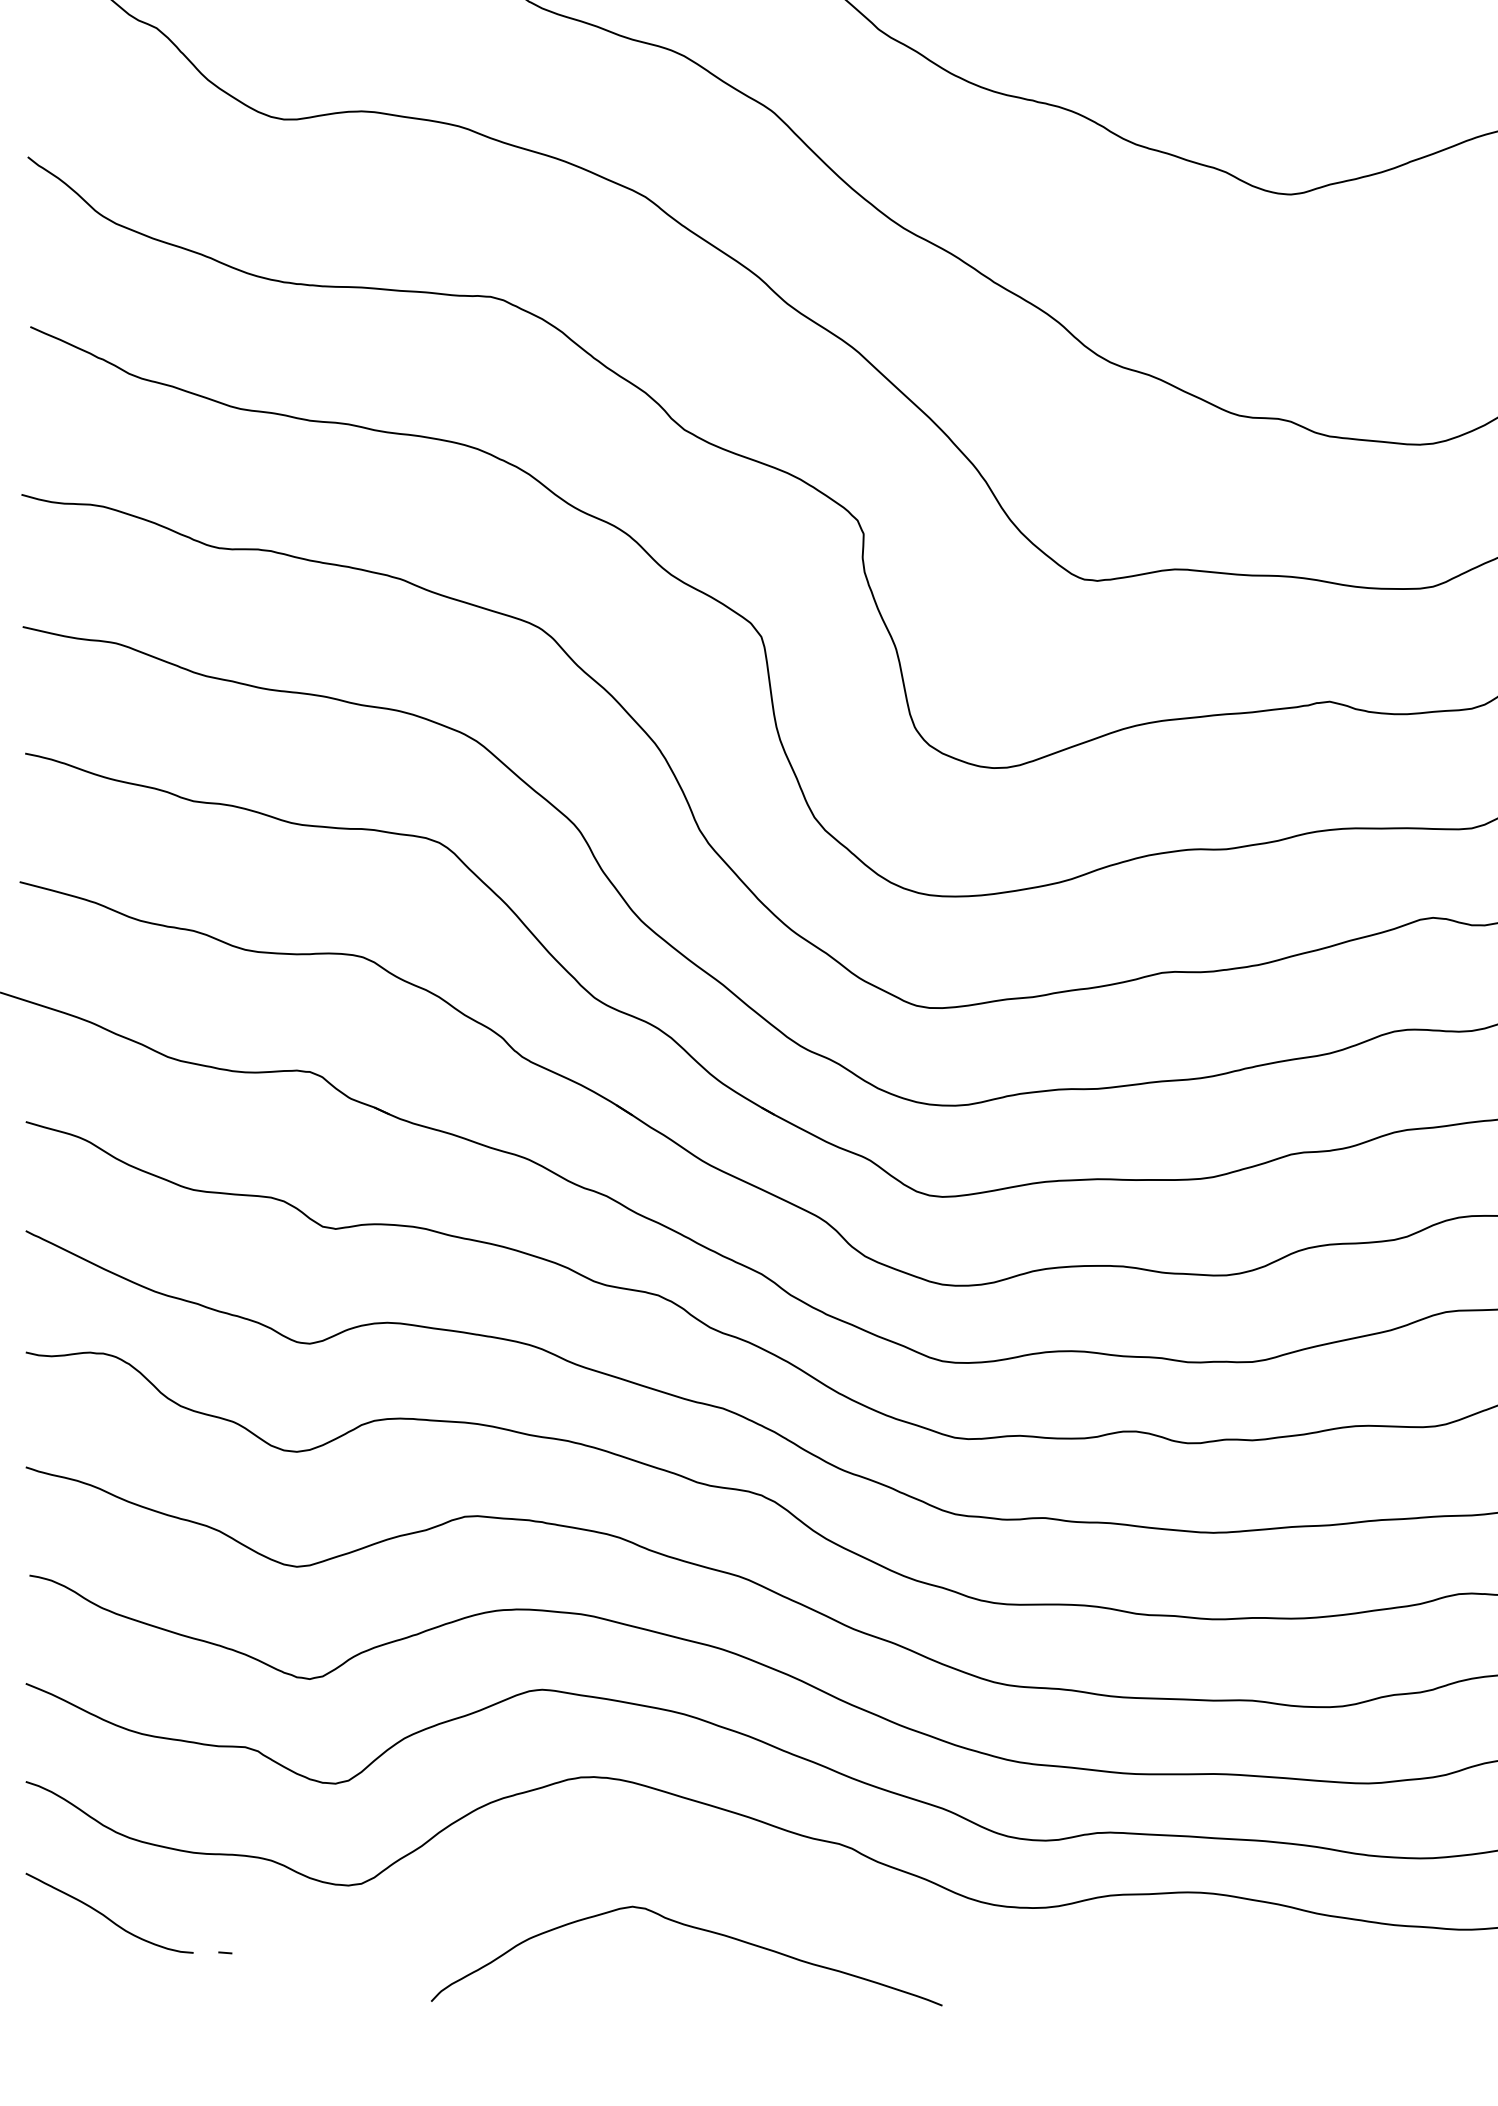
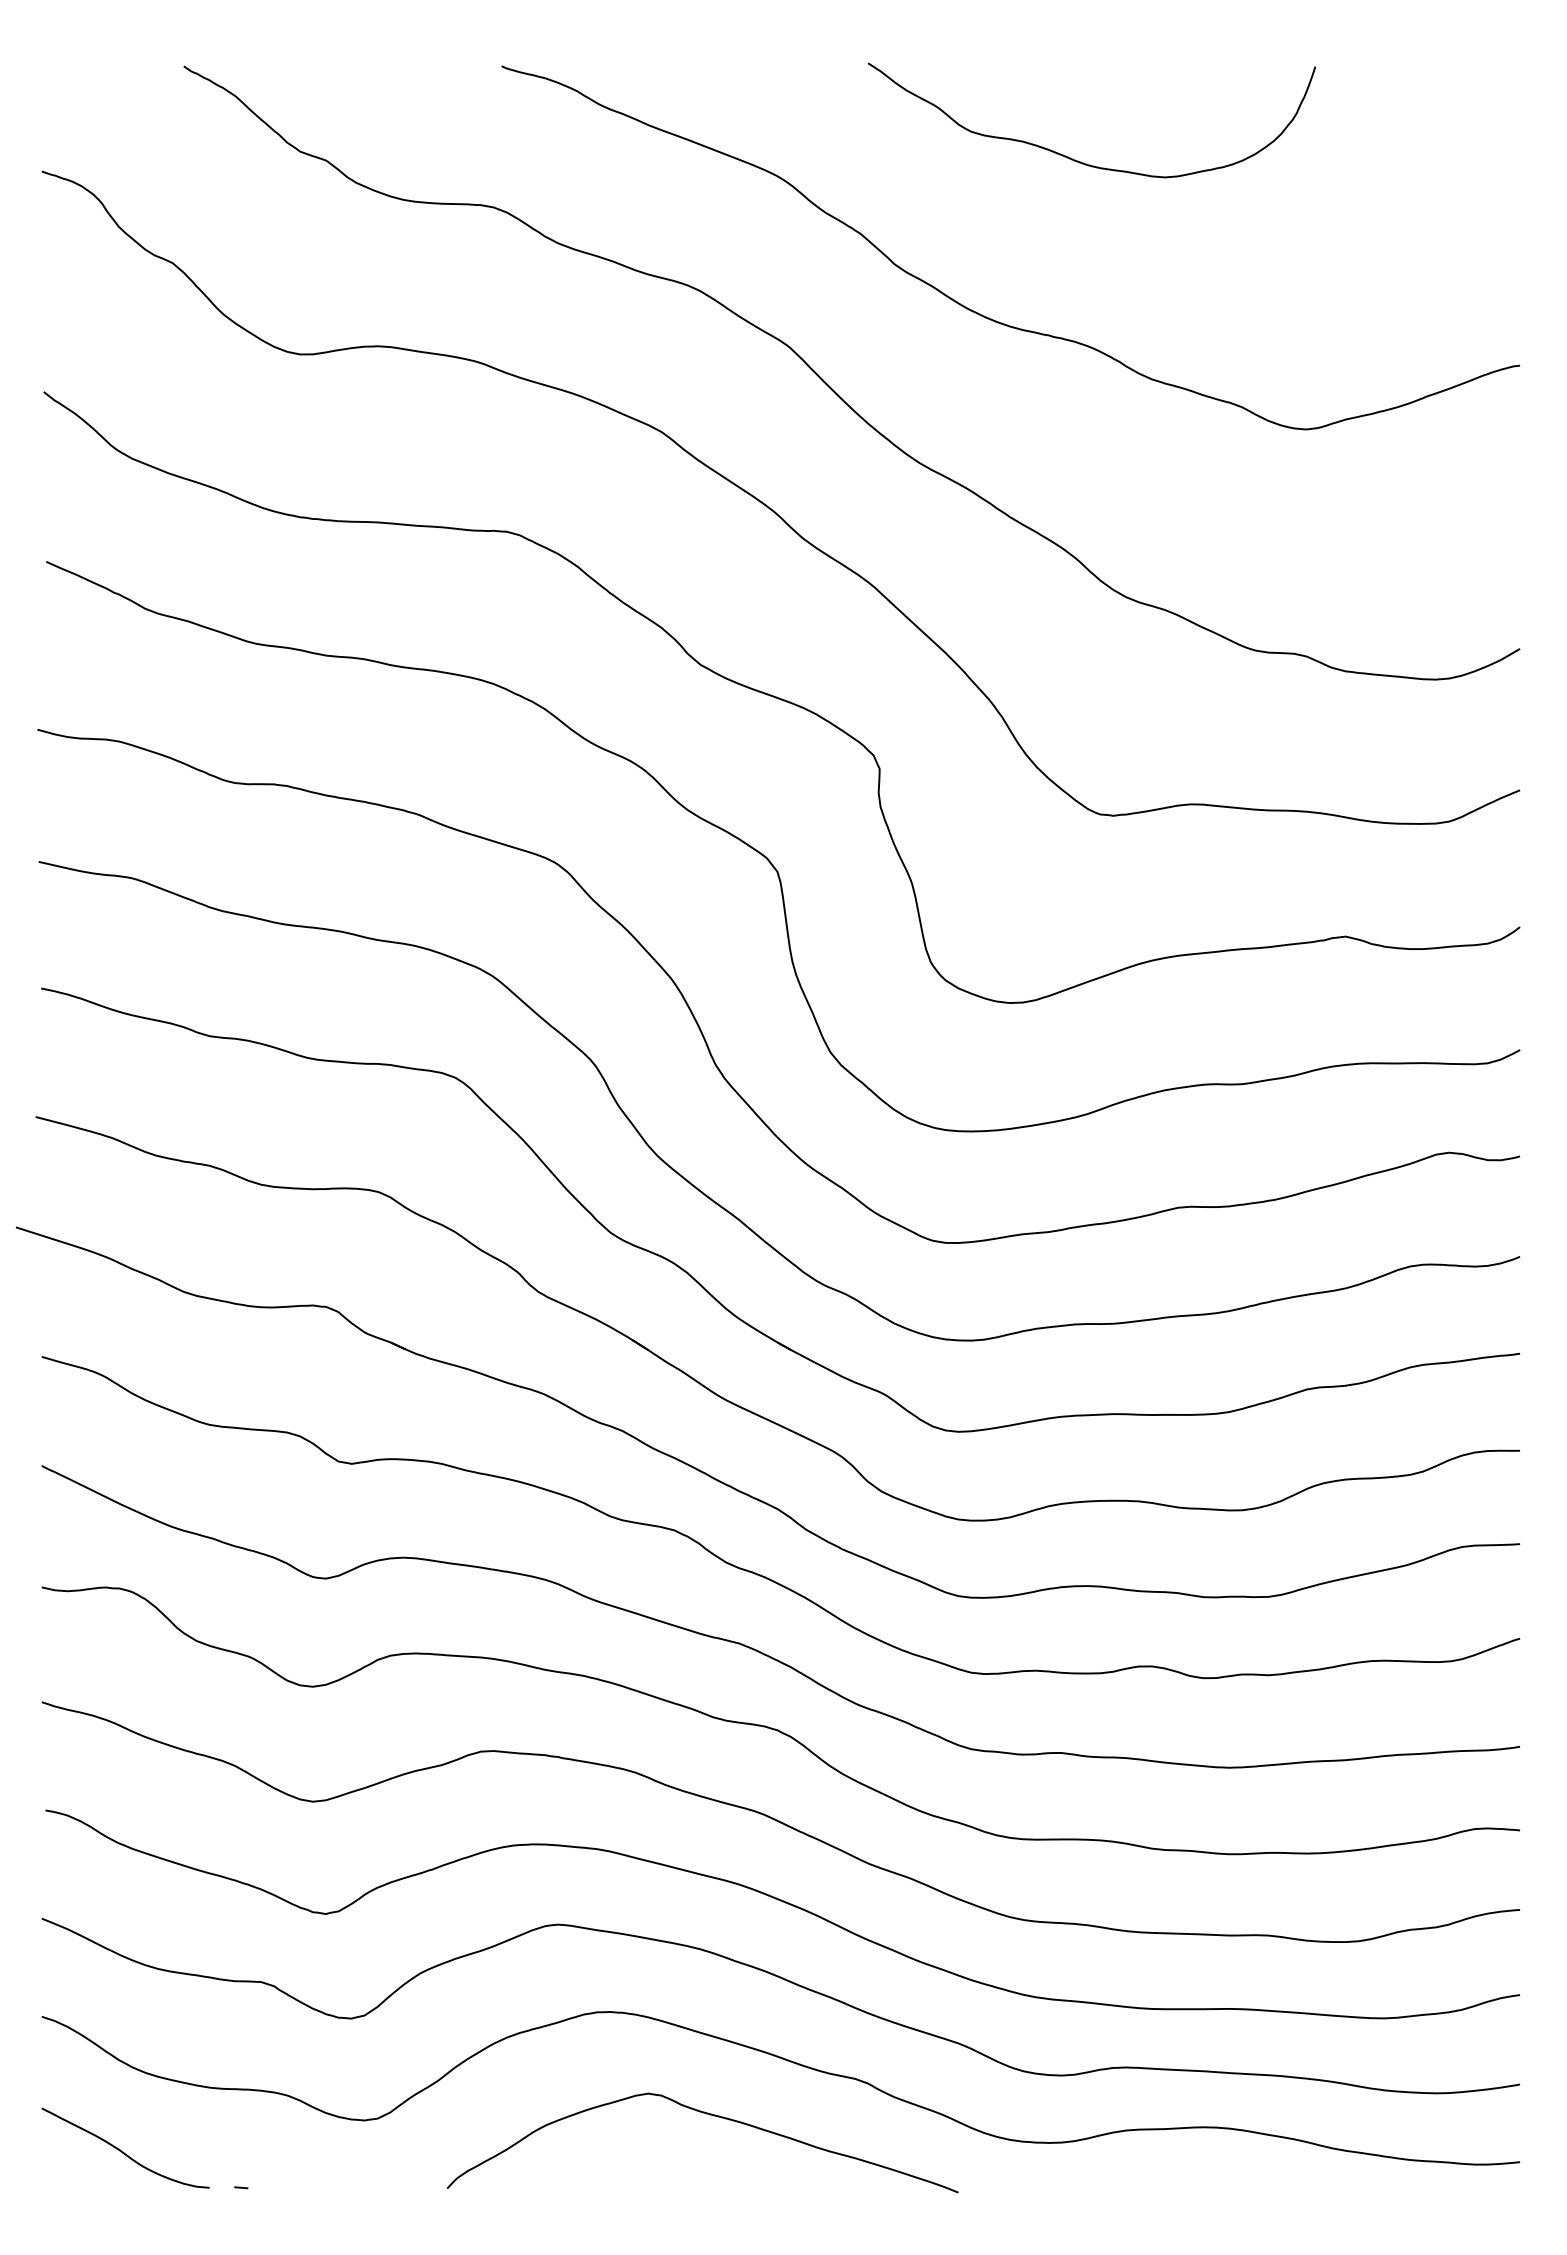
curve: (694, 1928) -> (710, 2115), moved

